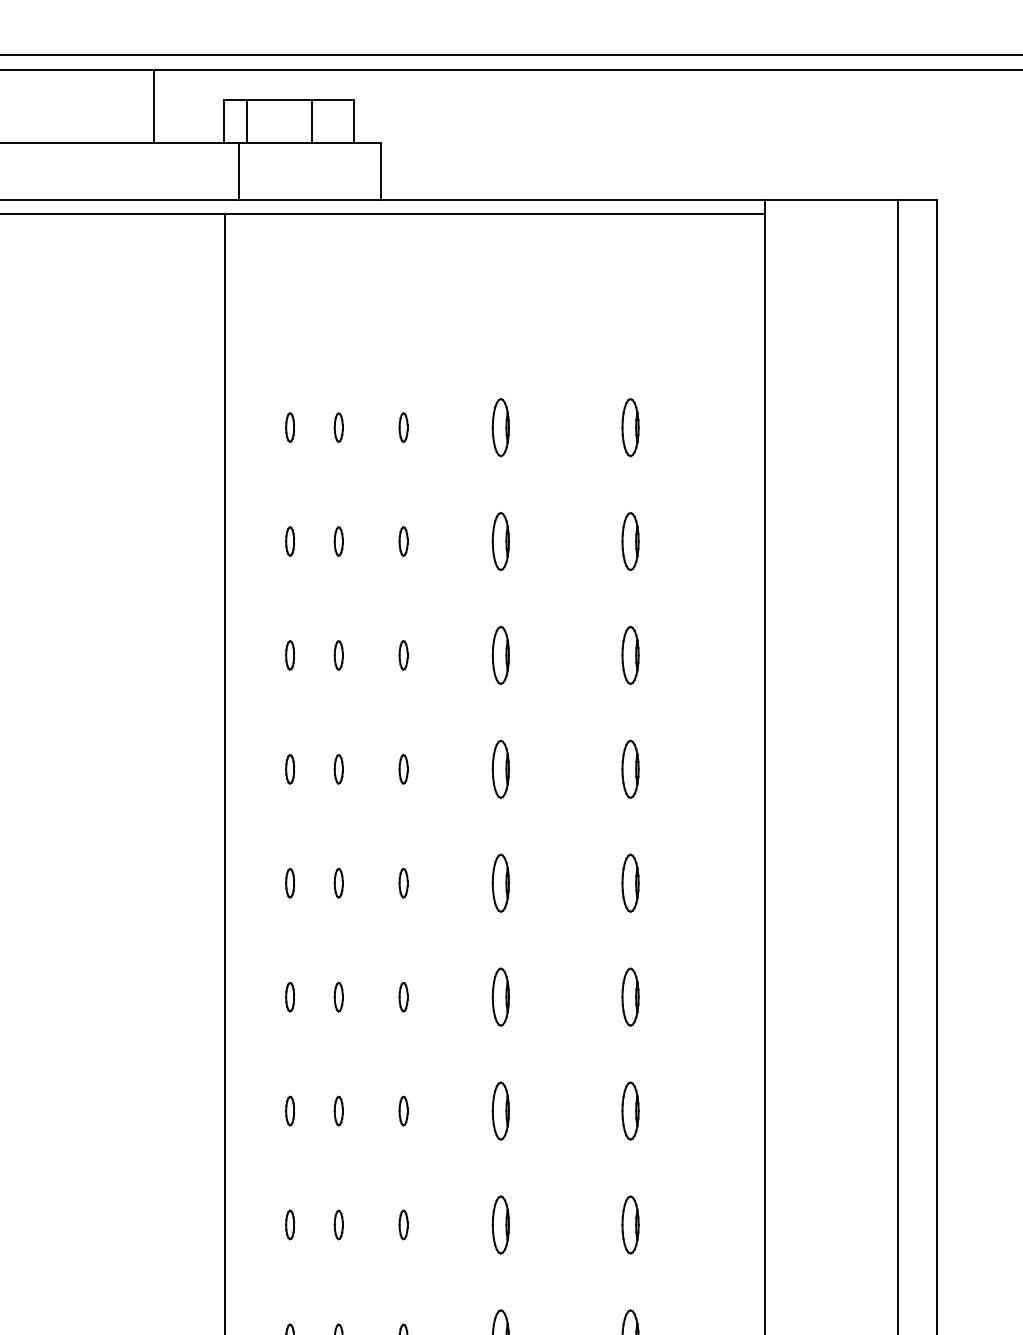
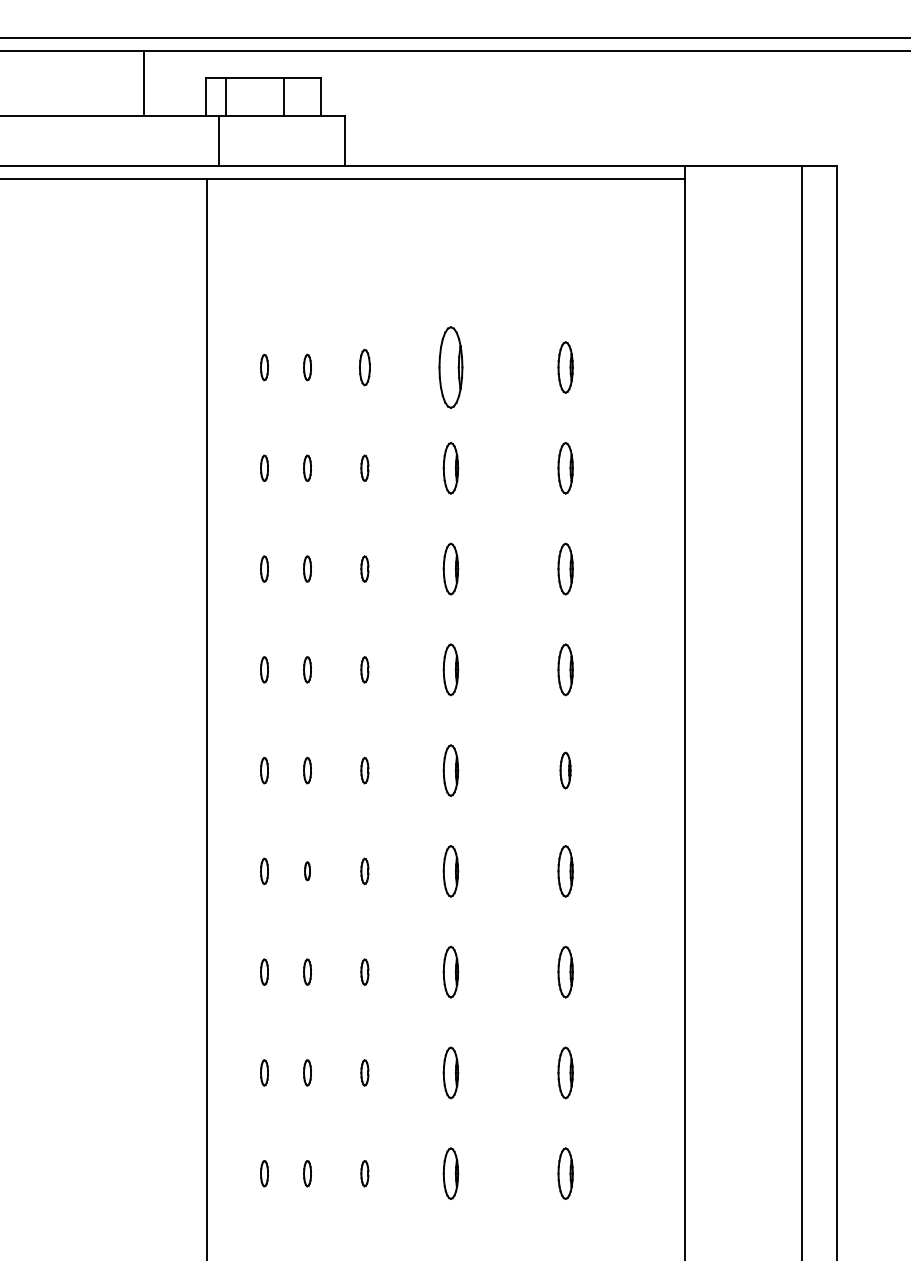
part: (403, 427) -> (364, 367), size x1.4
part: (500, 427) -> (450, 367), size x1.6
part: (630, 883) -> (565, 770), size x0.7
part: (338, 996) -> (307, 870), size x0.7

